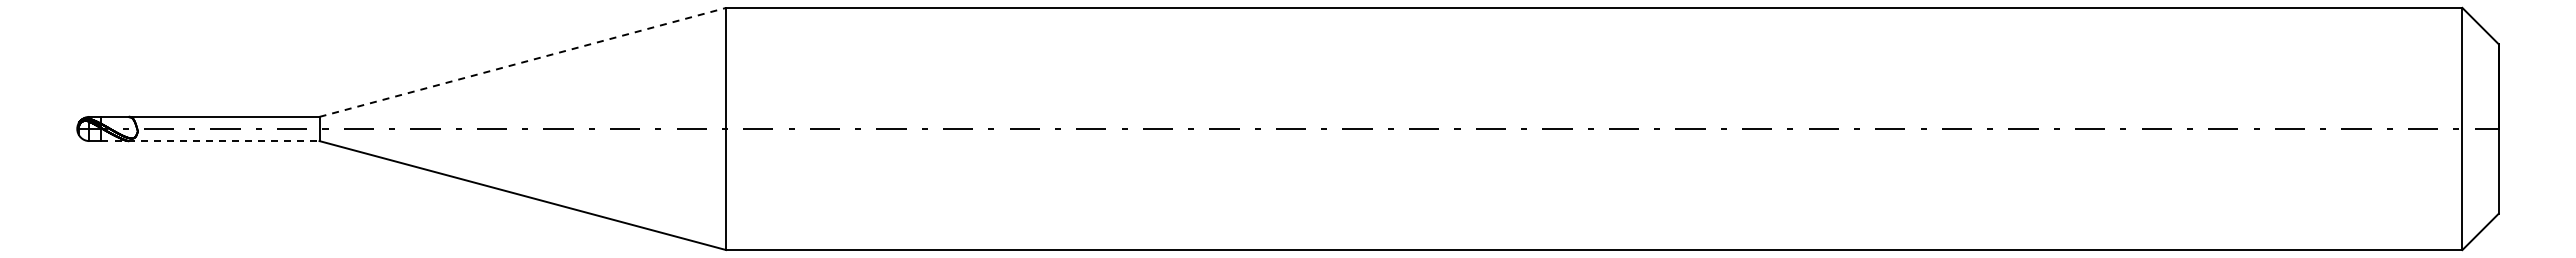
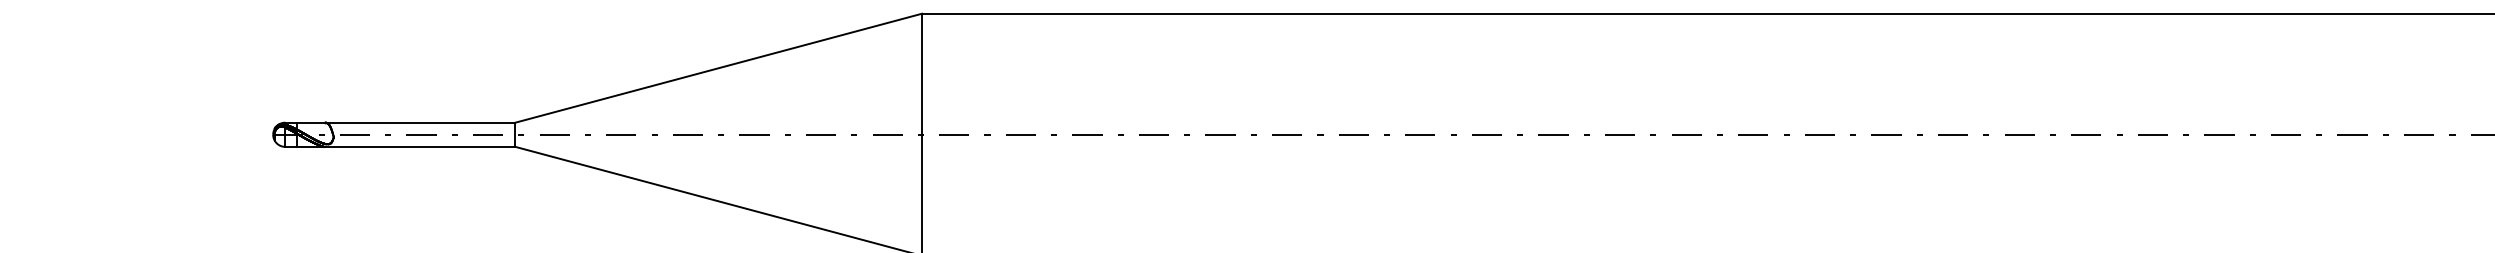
line: (522, 62) -> (718, 68), dashed -> solid
line: (211, 141) -> (407, 147), dashed -> solid

